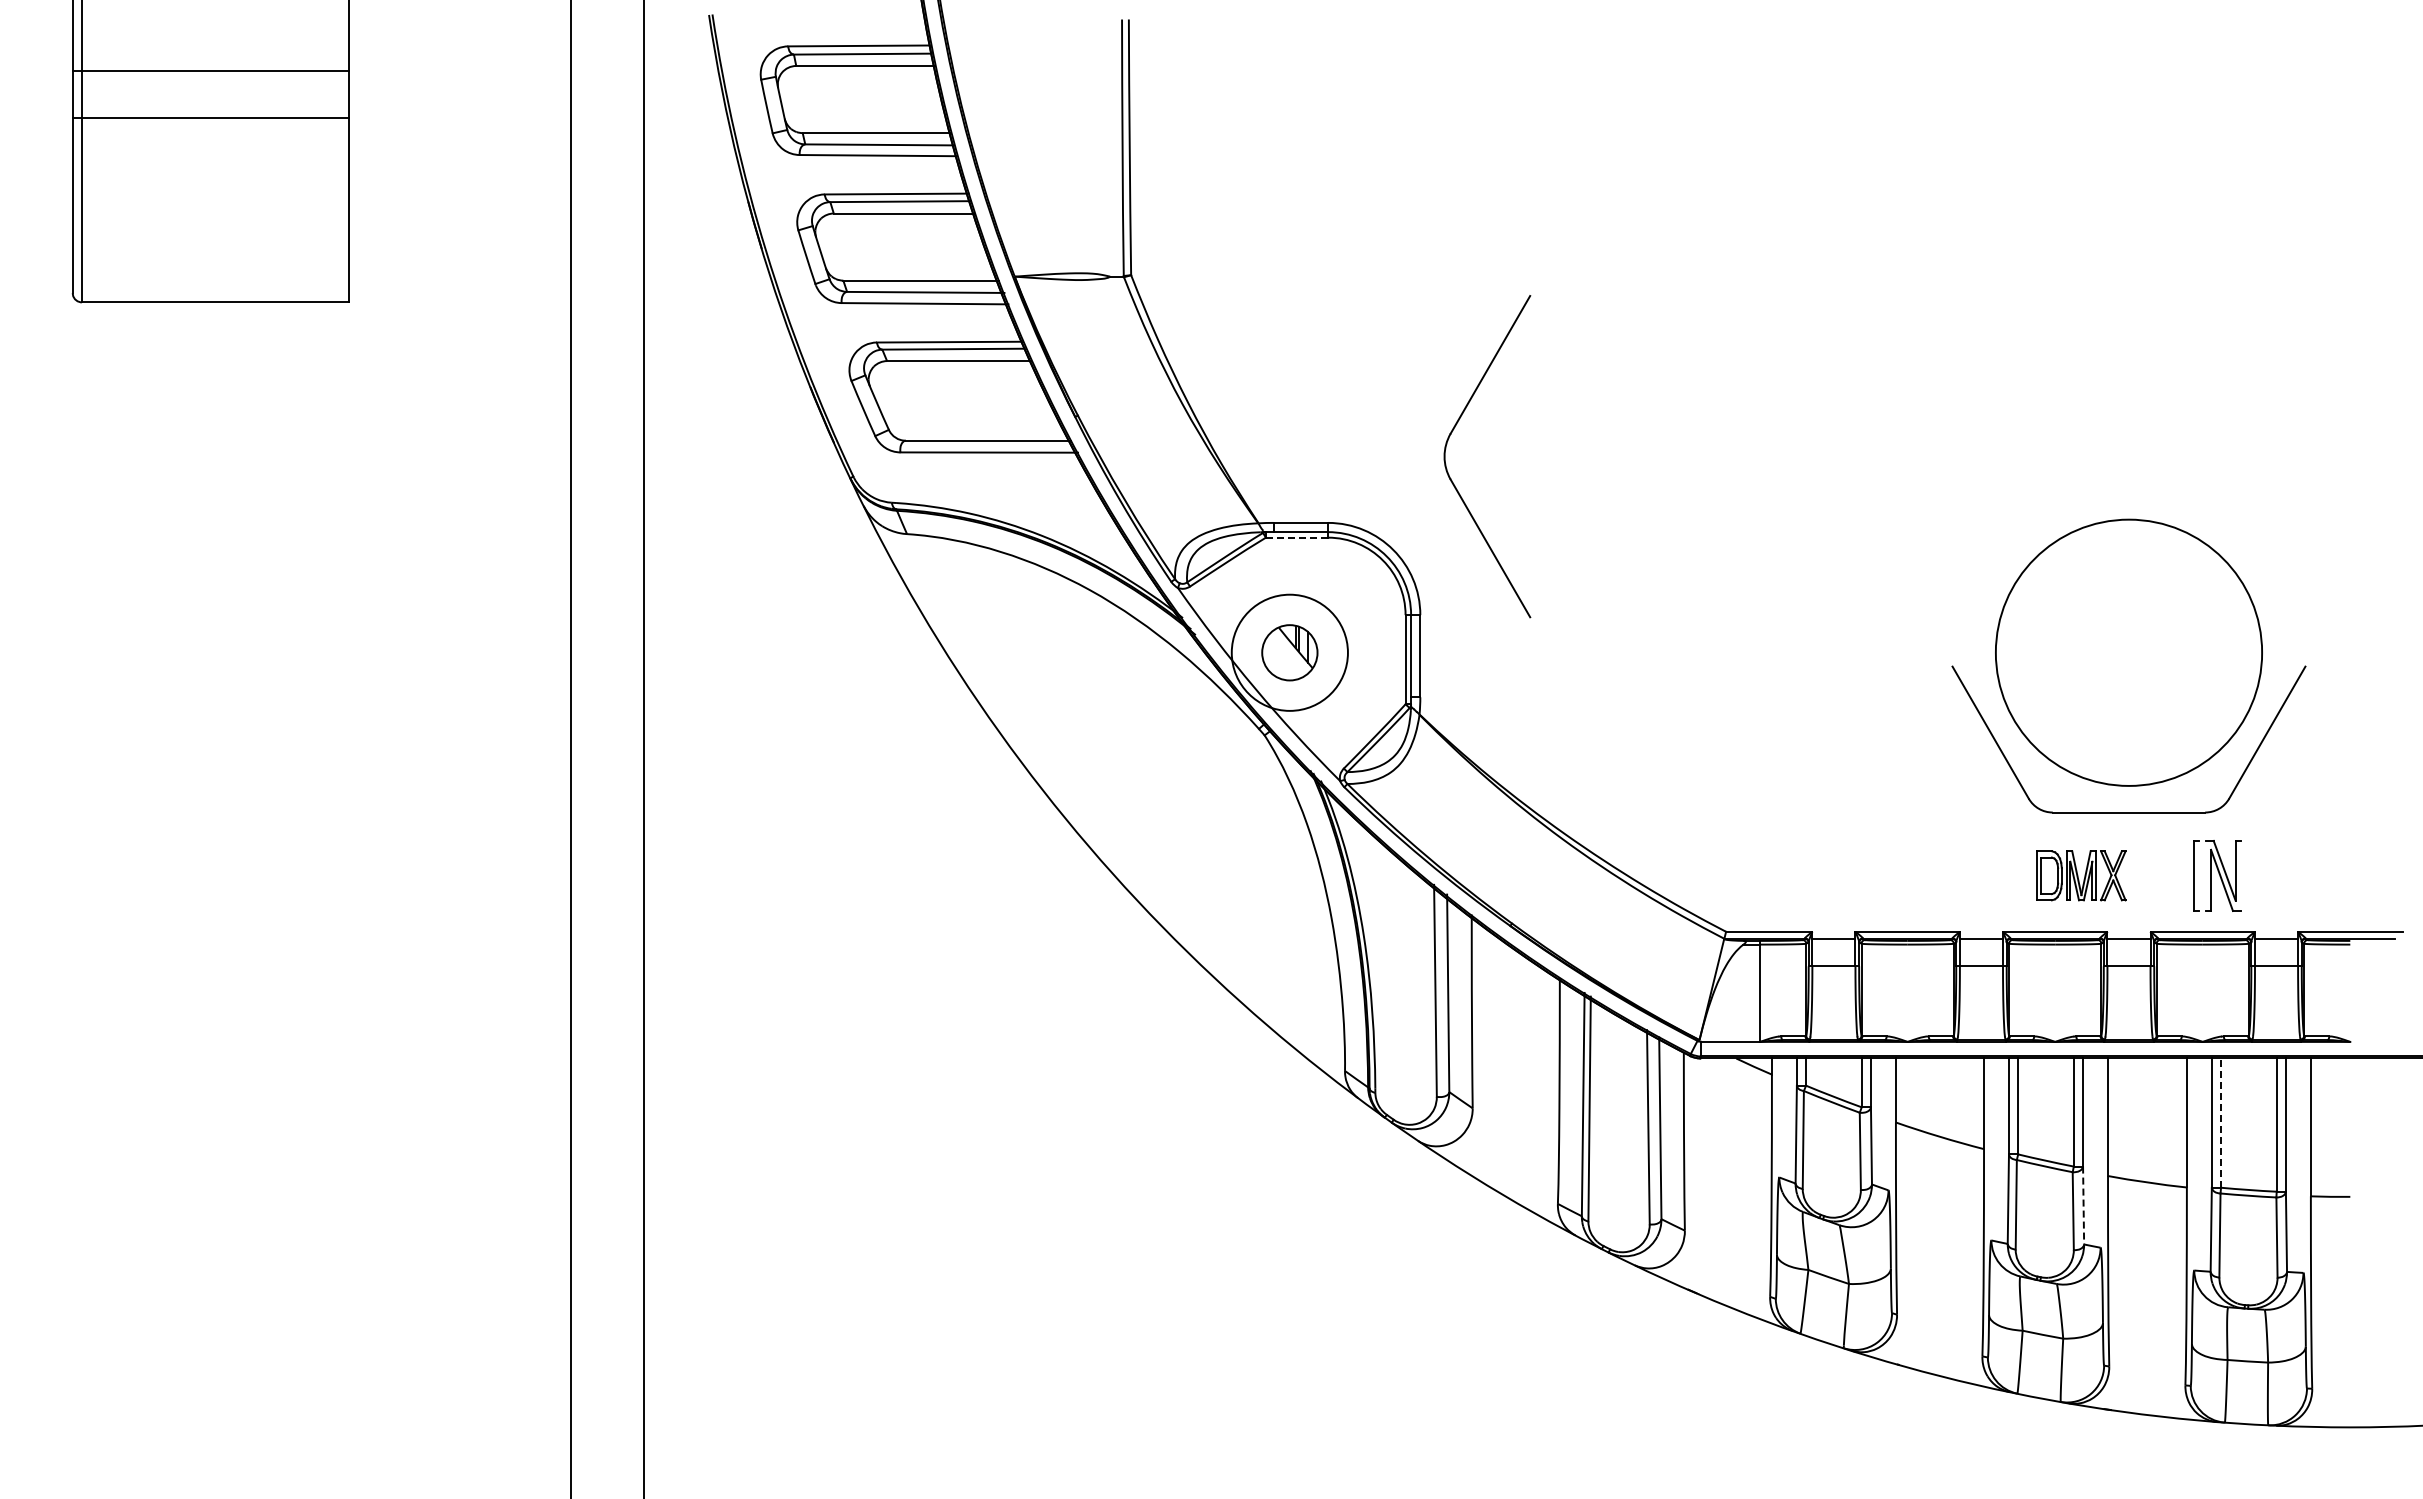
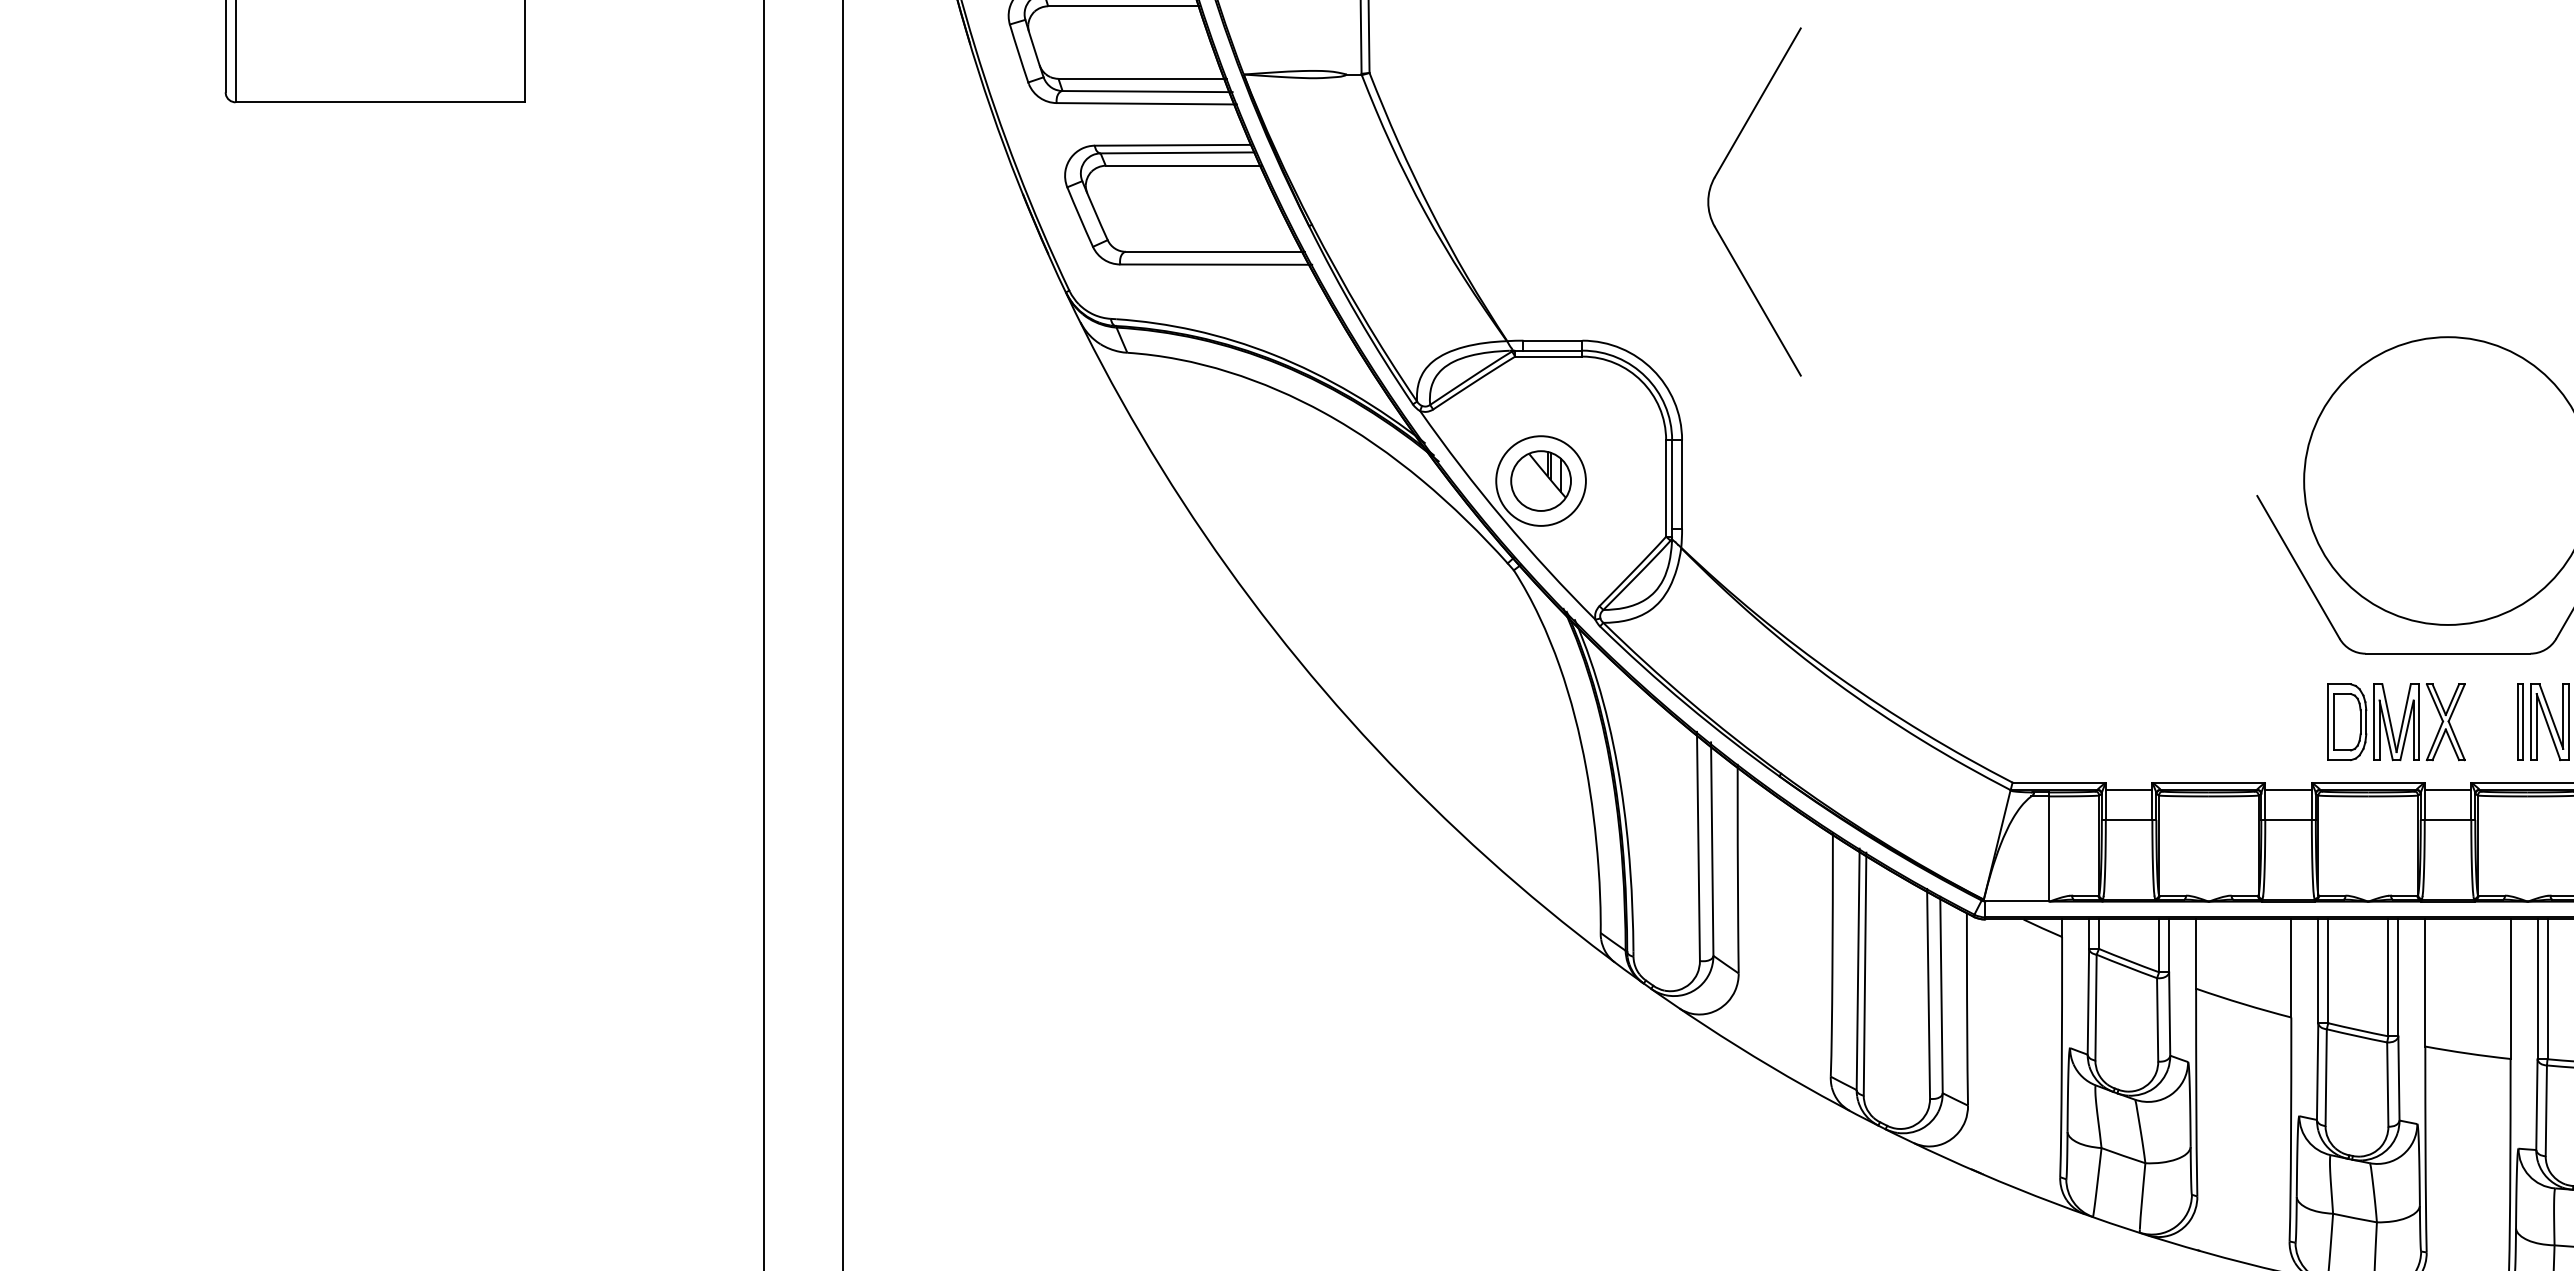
part: (1446, 449) -> (1710, 194), moved
line: (1296, 537) -> (1548, 356), dashed -> solid
circle: (1289, 652) -> (1540, 480), size x0.71
part: (2081, 875) -> (2396, 721), size x1.43
line: (2198, 875) -> (2523, 721), added
line: (2205, 875) -> (2530, 721), added
line: (2240, 875) -> (2568, 721), added
line: (2221, 1123) -> (2548, 989), dashed -> solid
line: (2083, 1205) -> (2398, 1078), dashed -> solid

